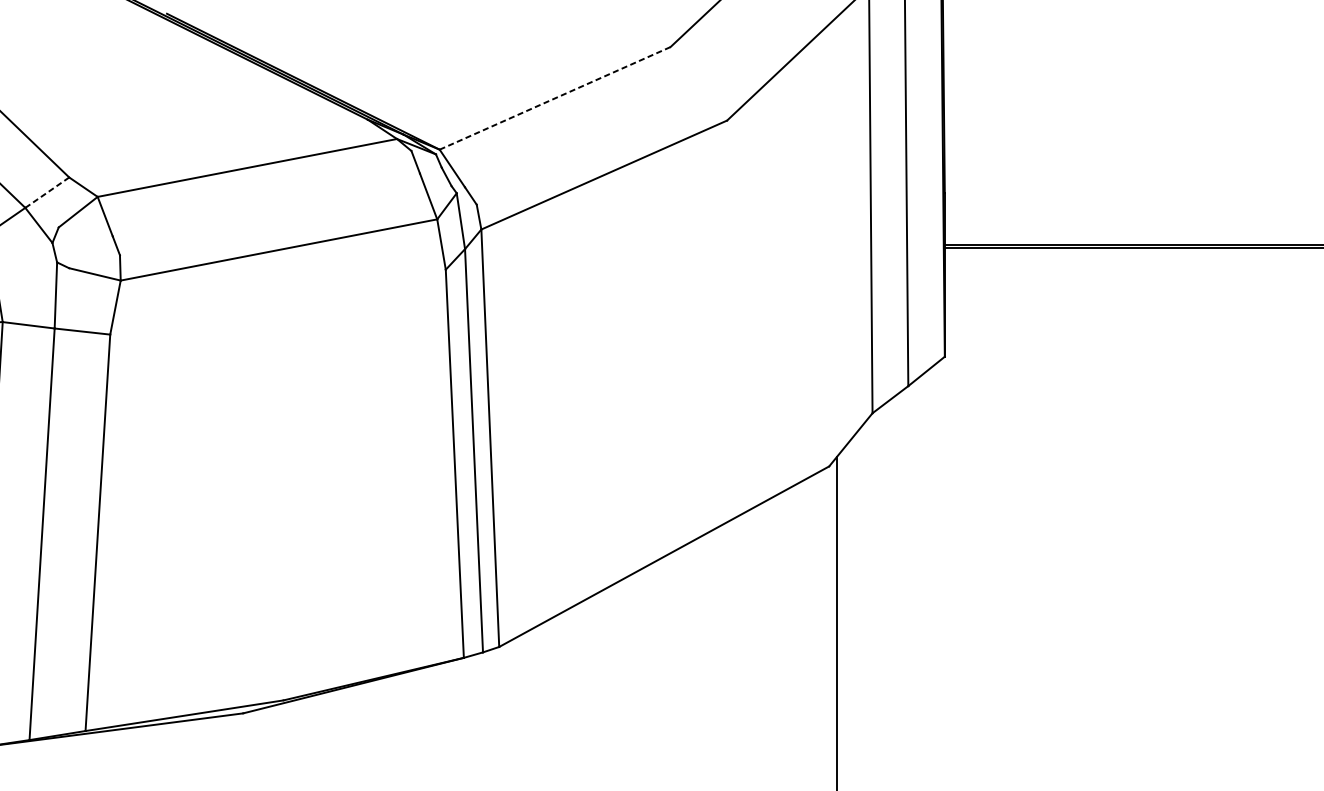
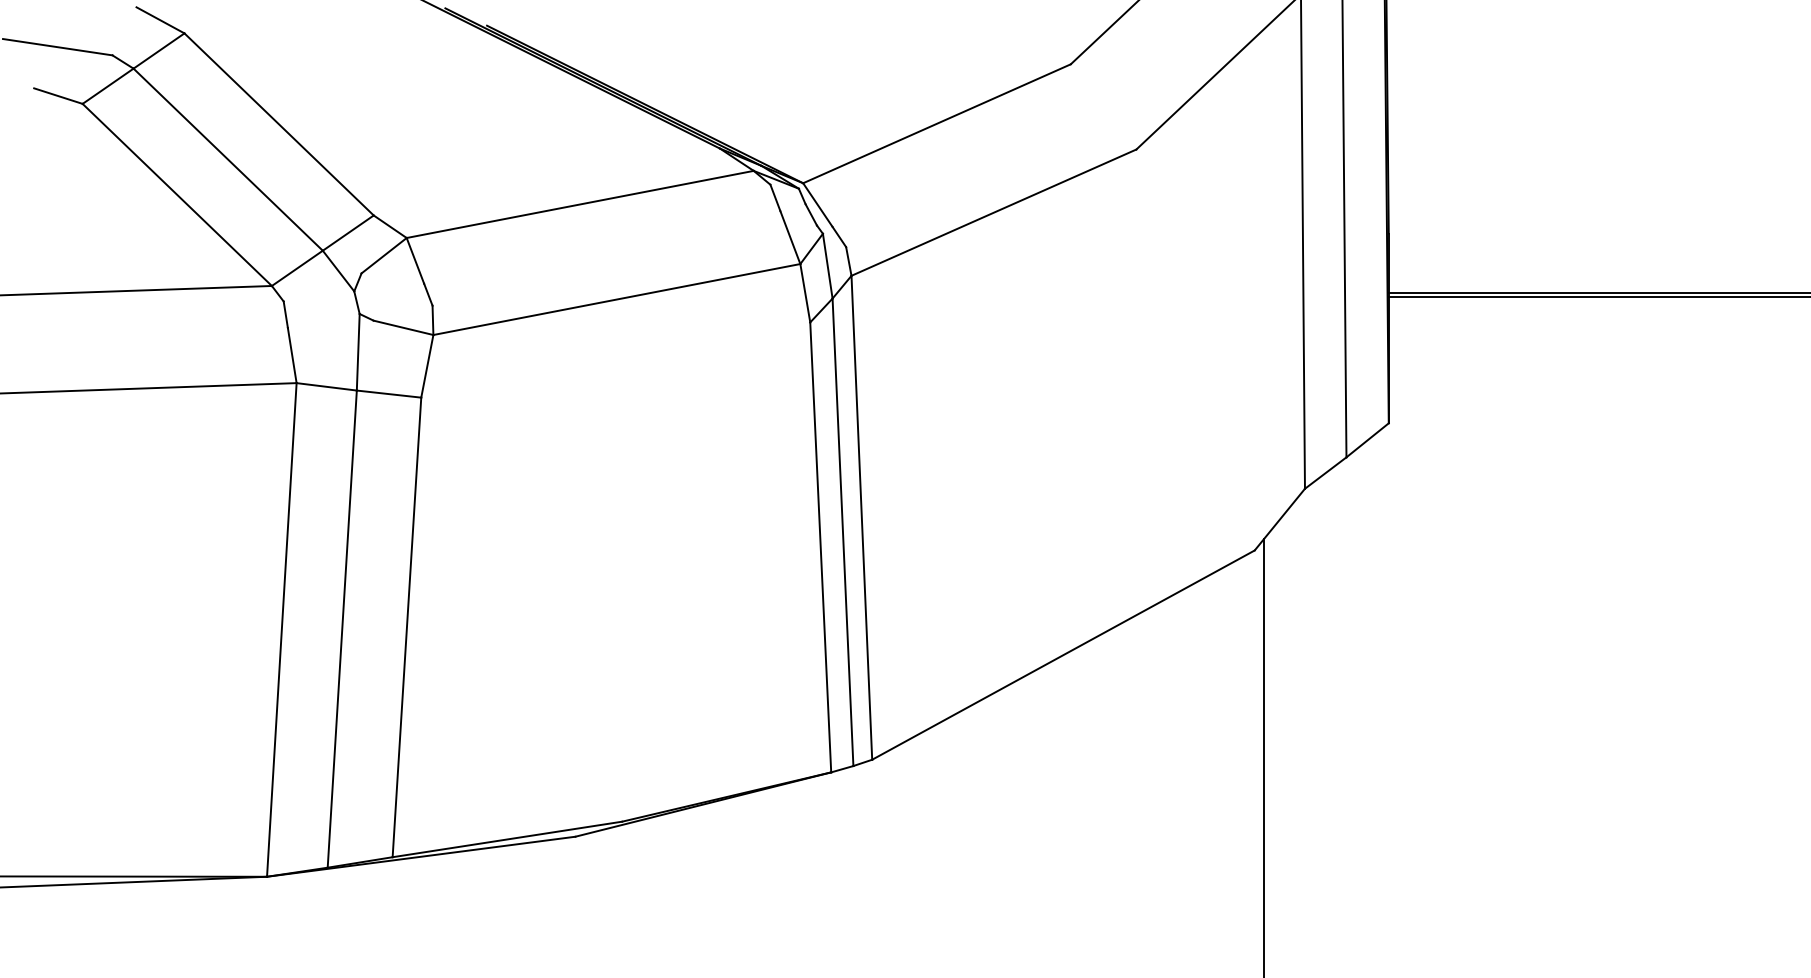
line: (554, 98) -> (936, 123), dashed -> solid
line: (47, 193) -> (348, 233), dashed -> solid

